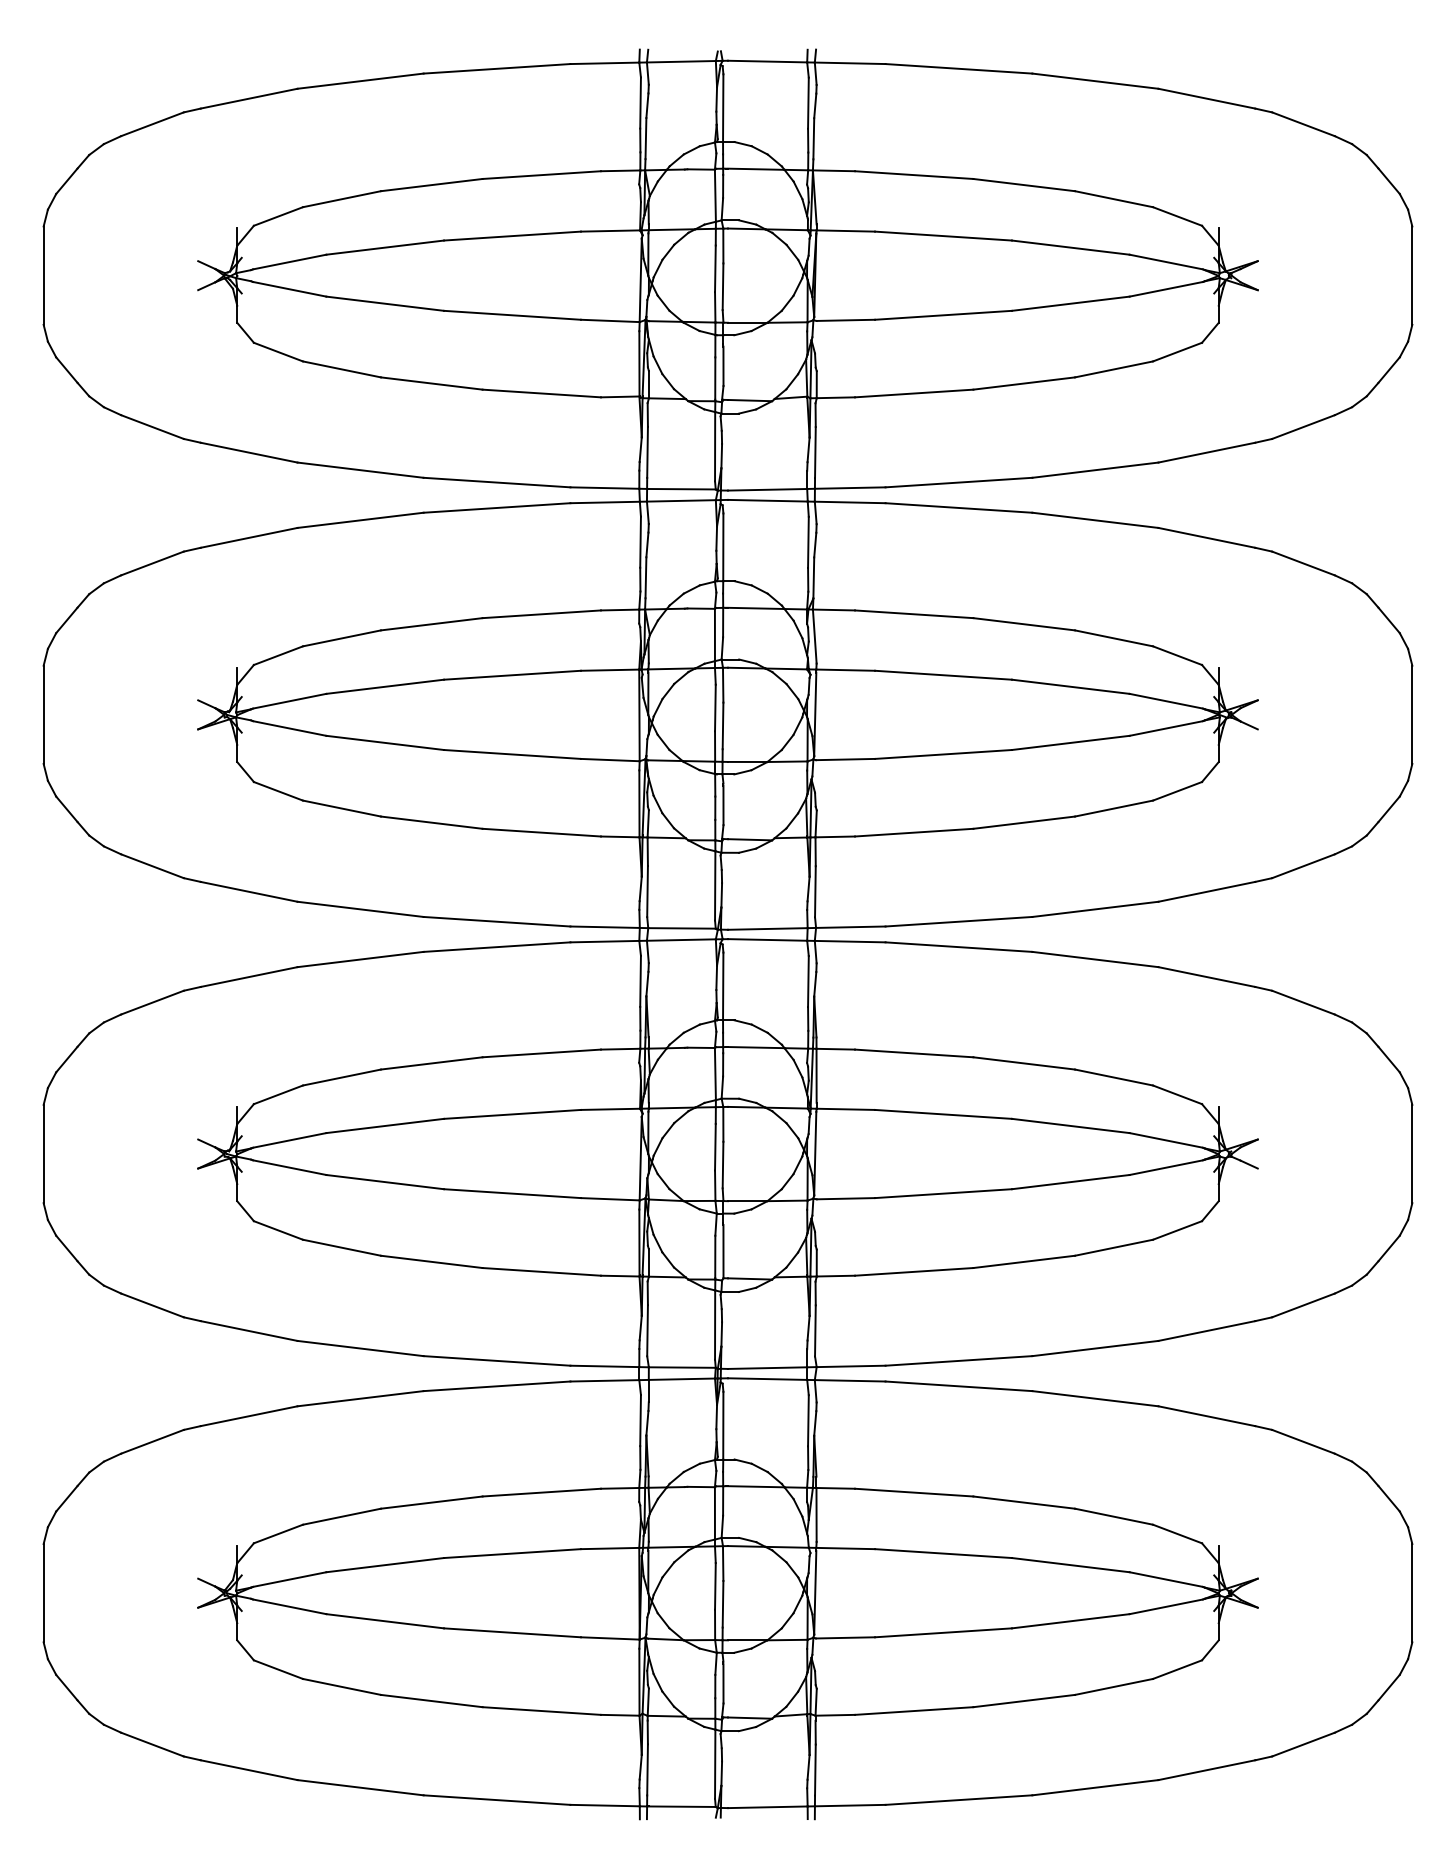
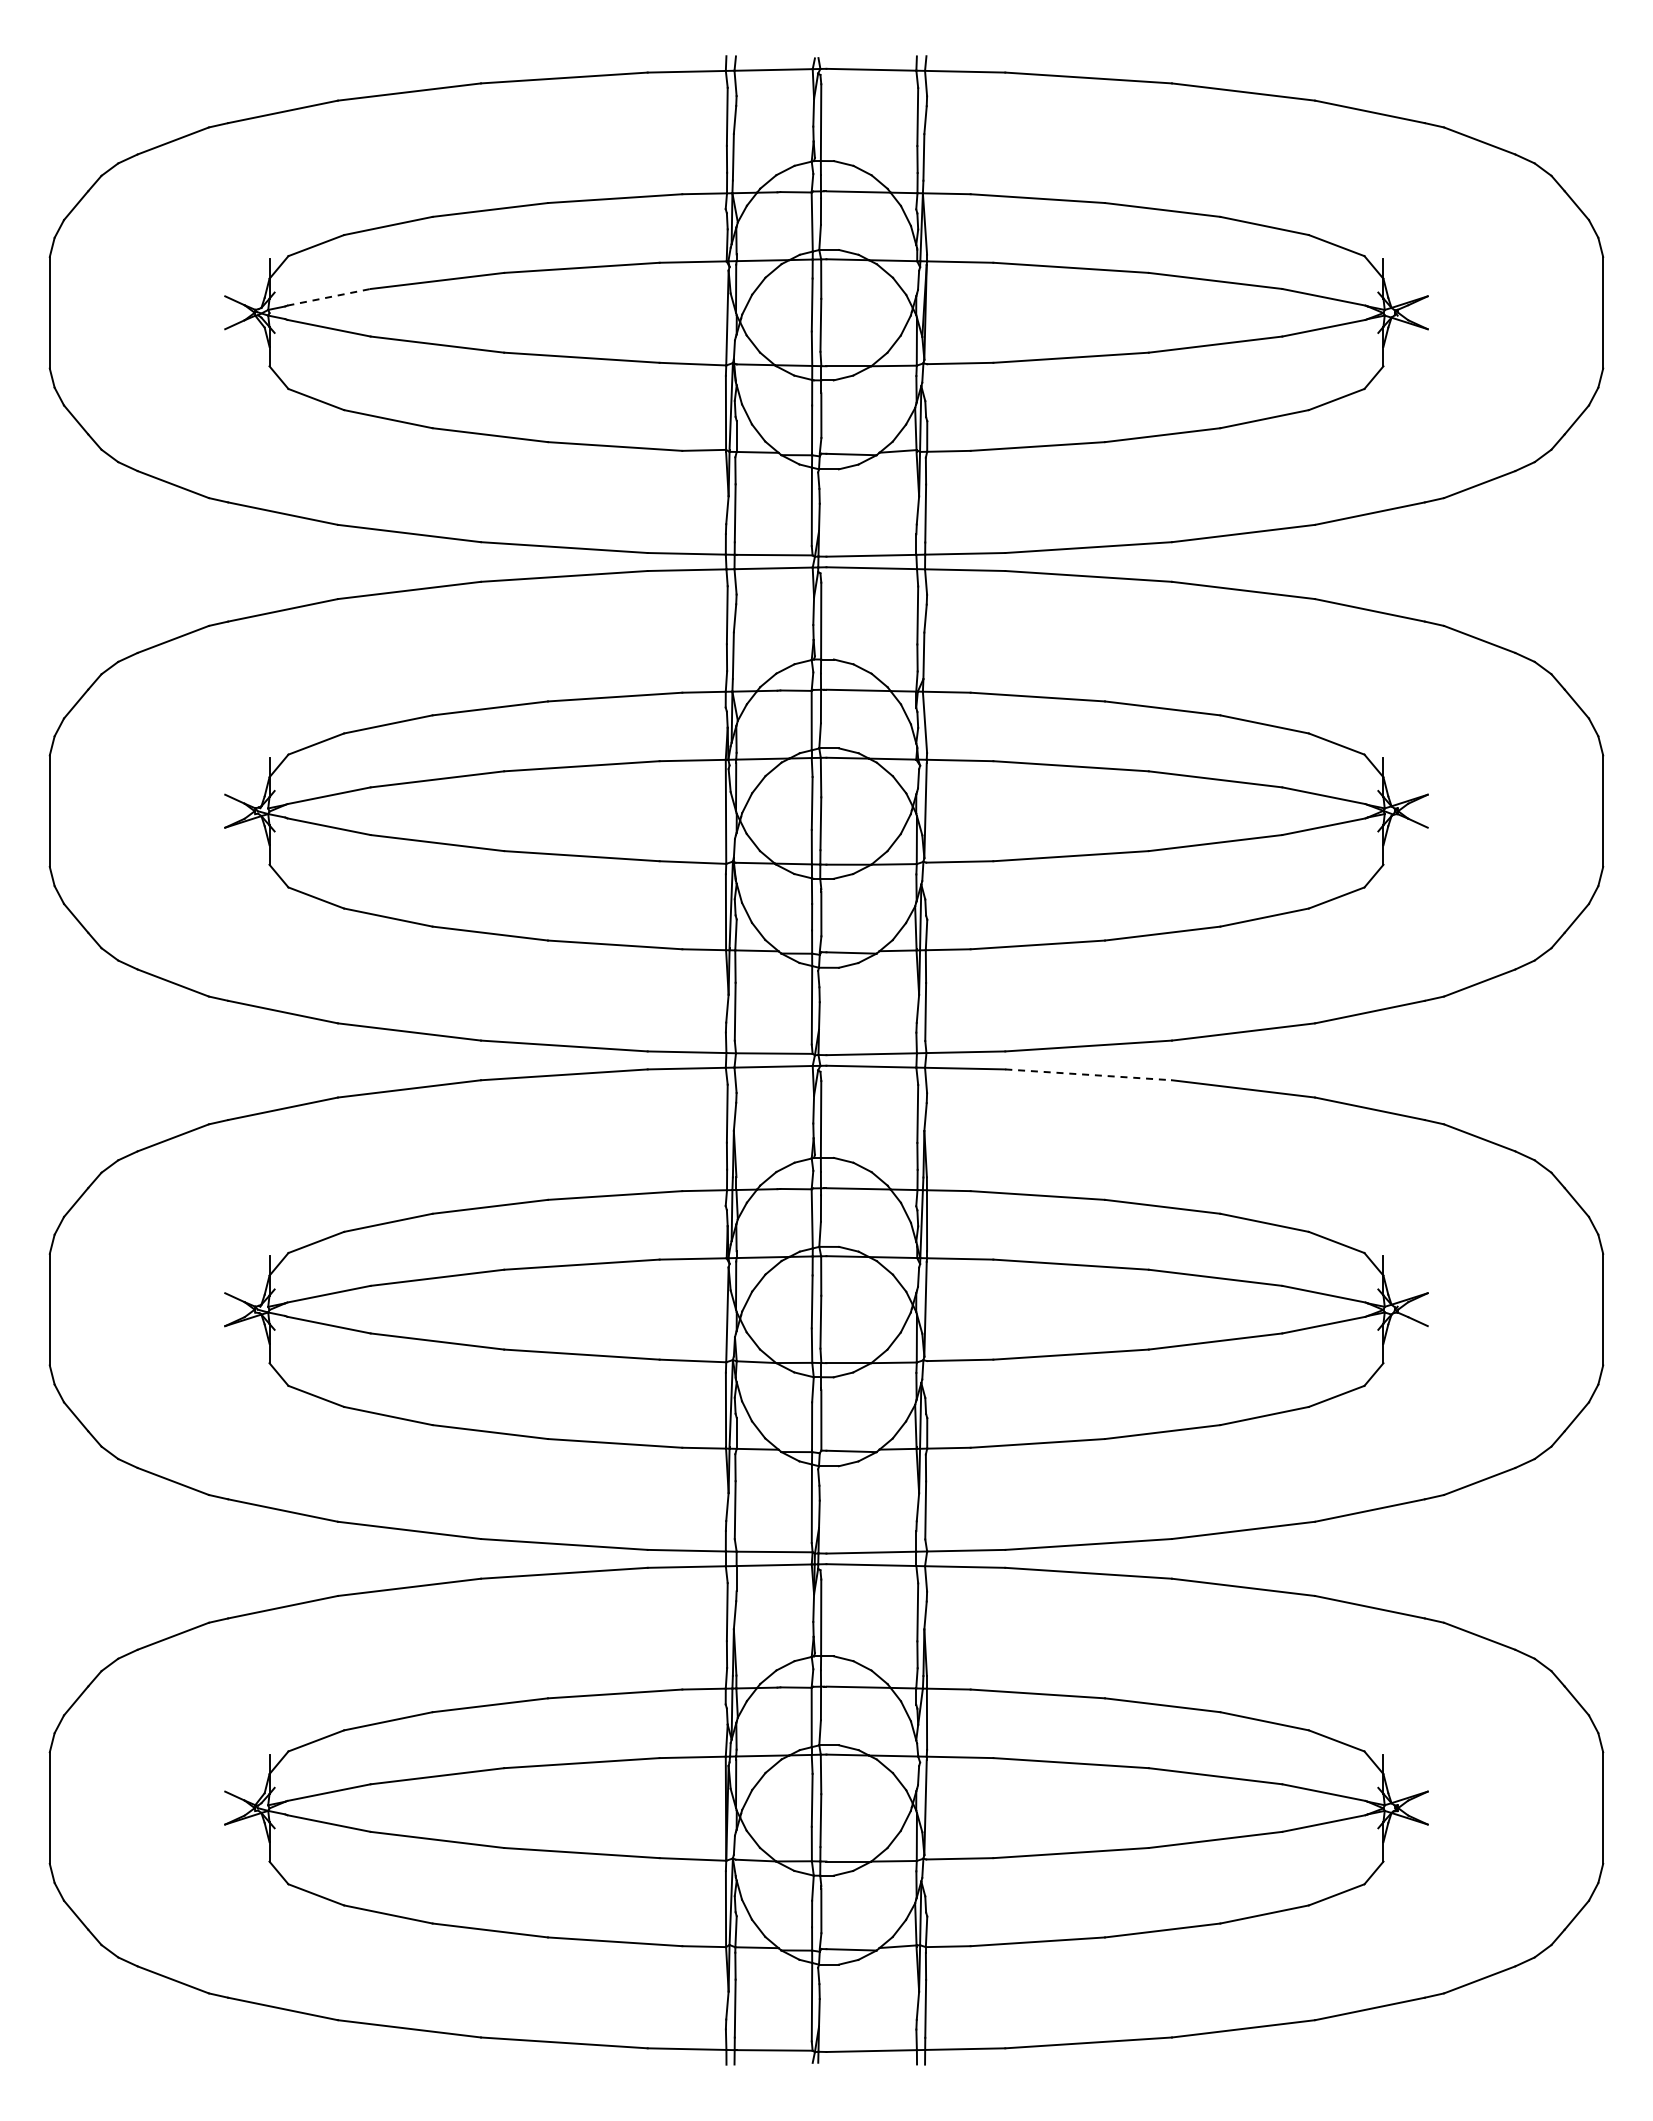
line: (290, 262) -> (329, 297), solid -> dashed
line: (958, 946) -> (1088, 1074), solid -> dashed

